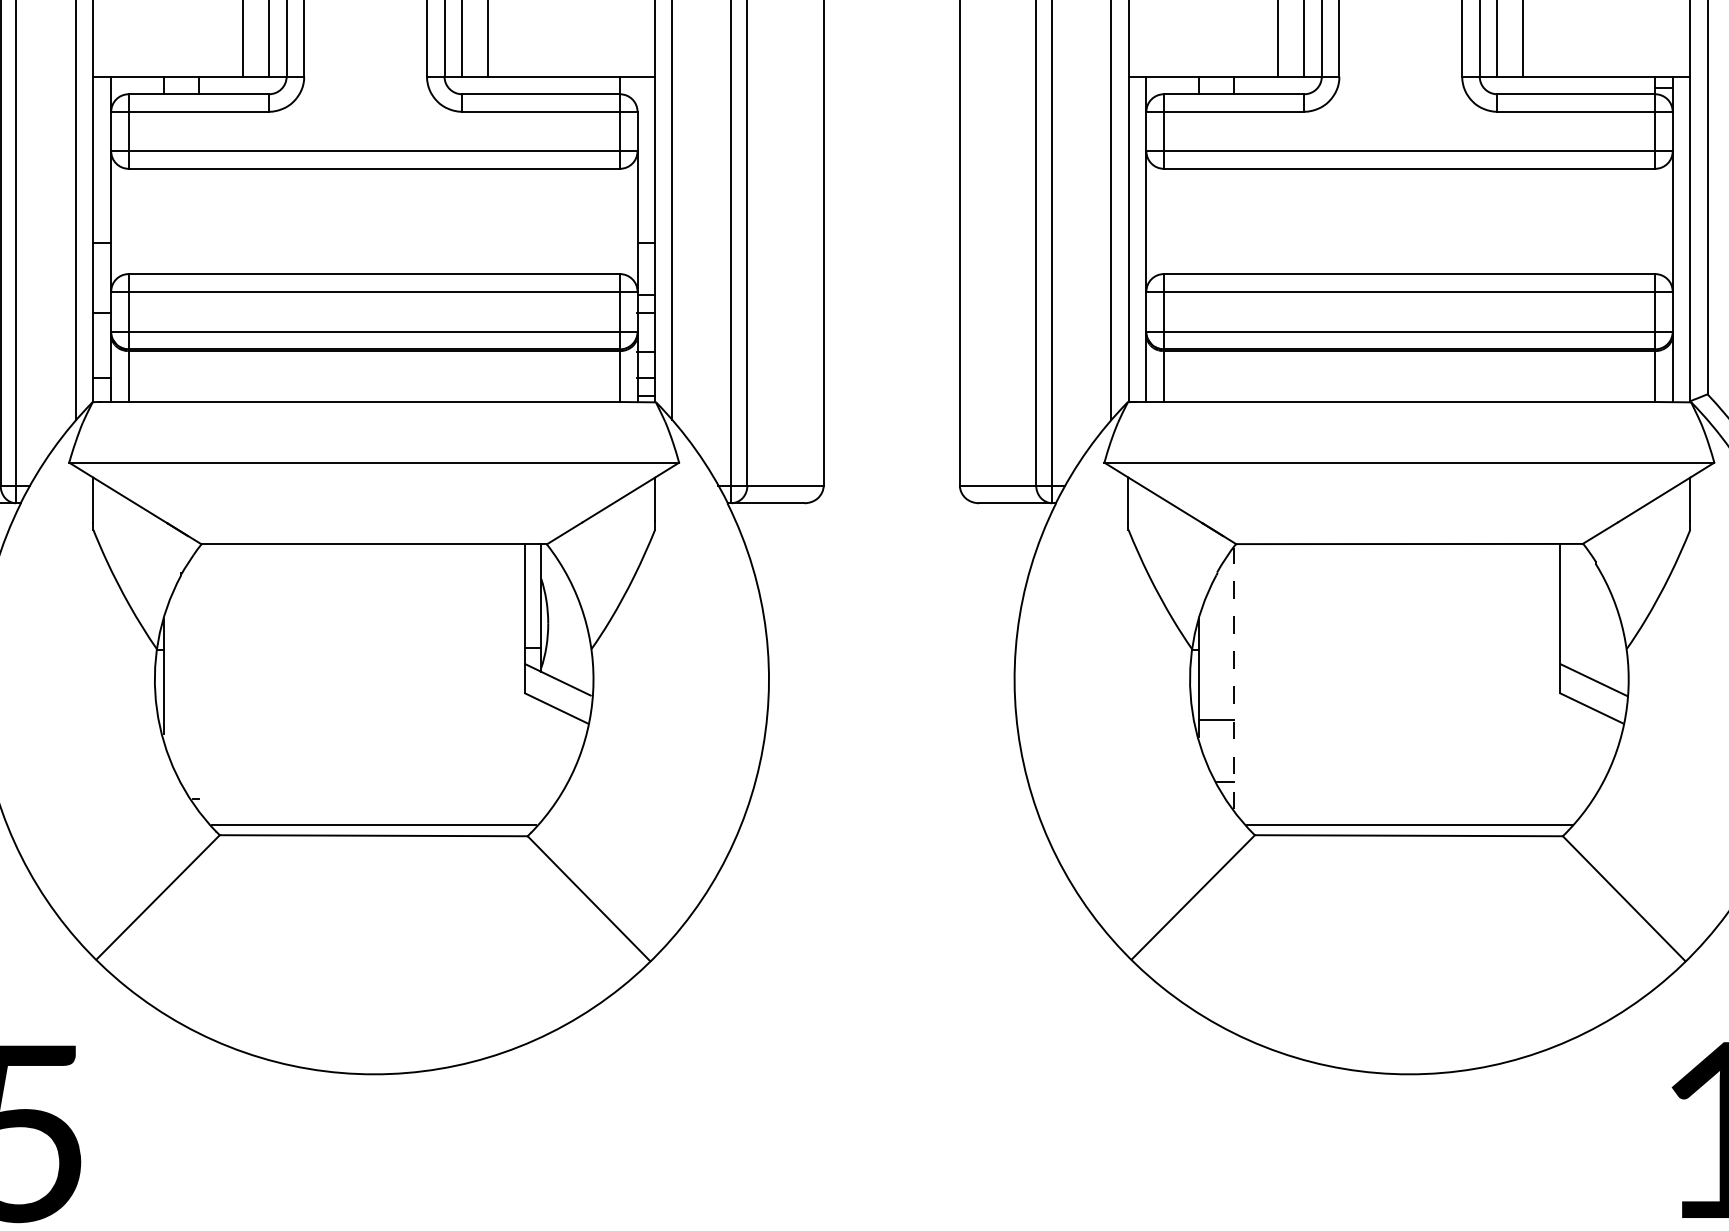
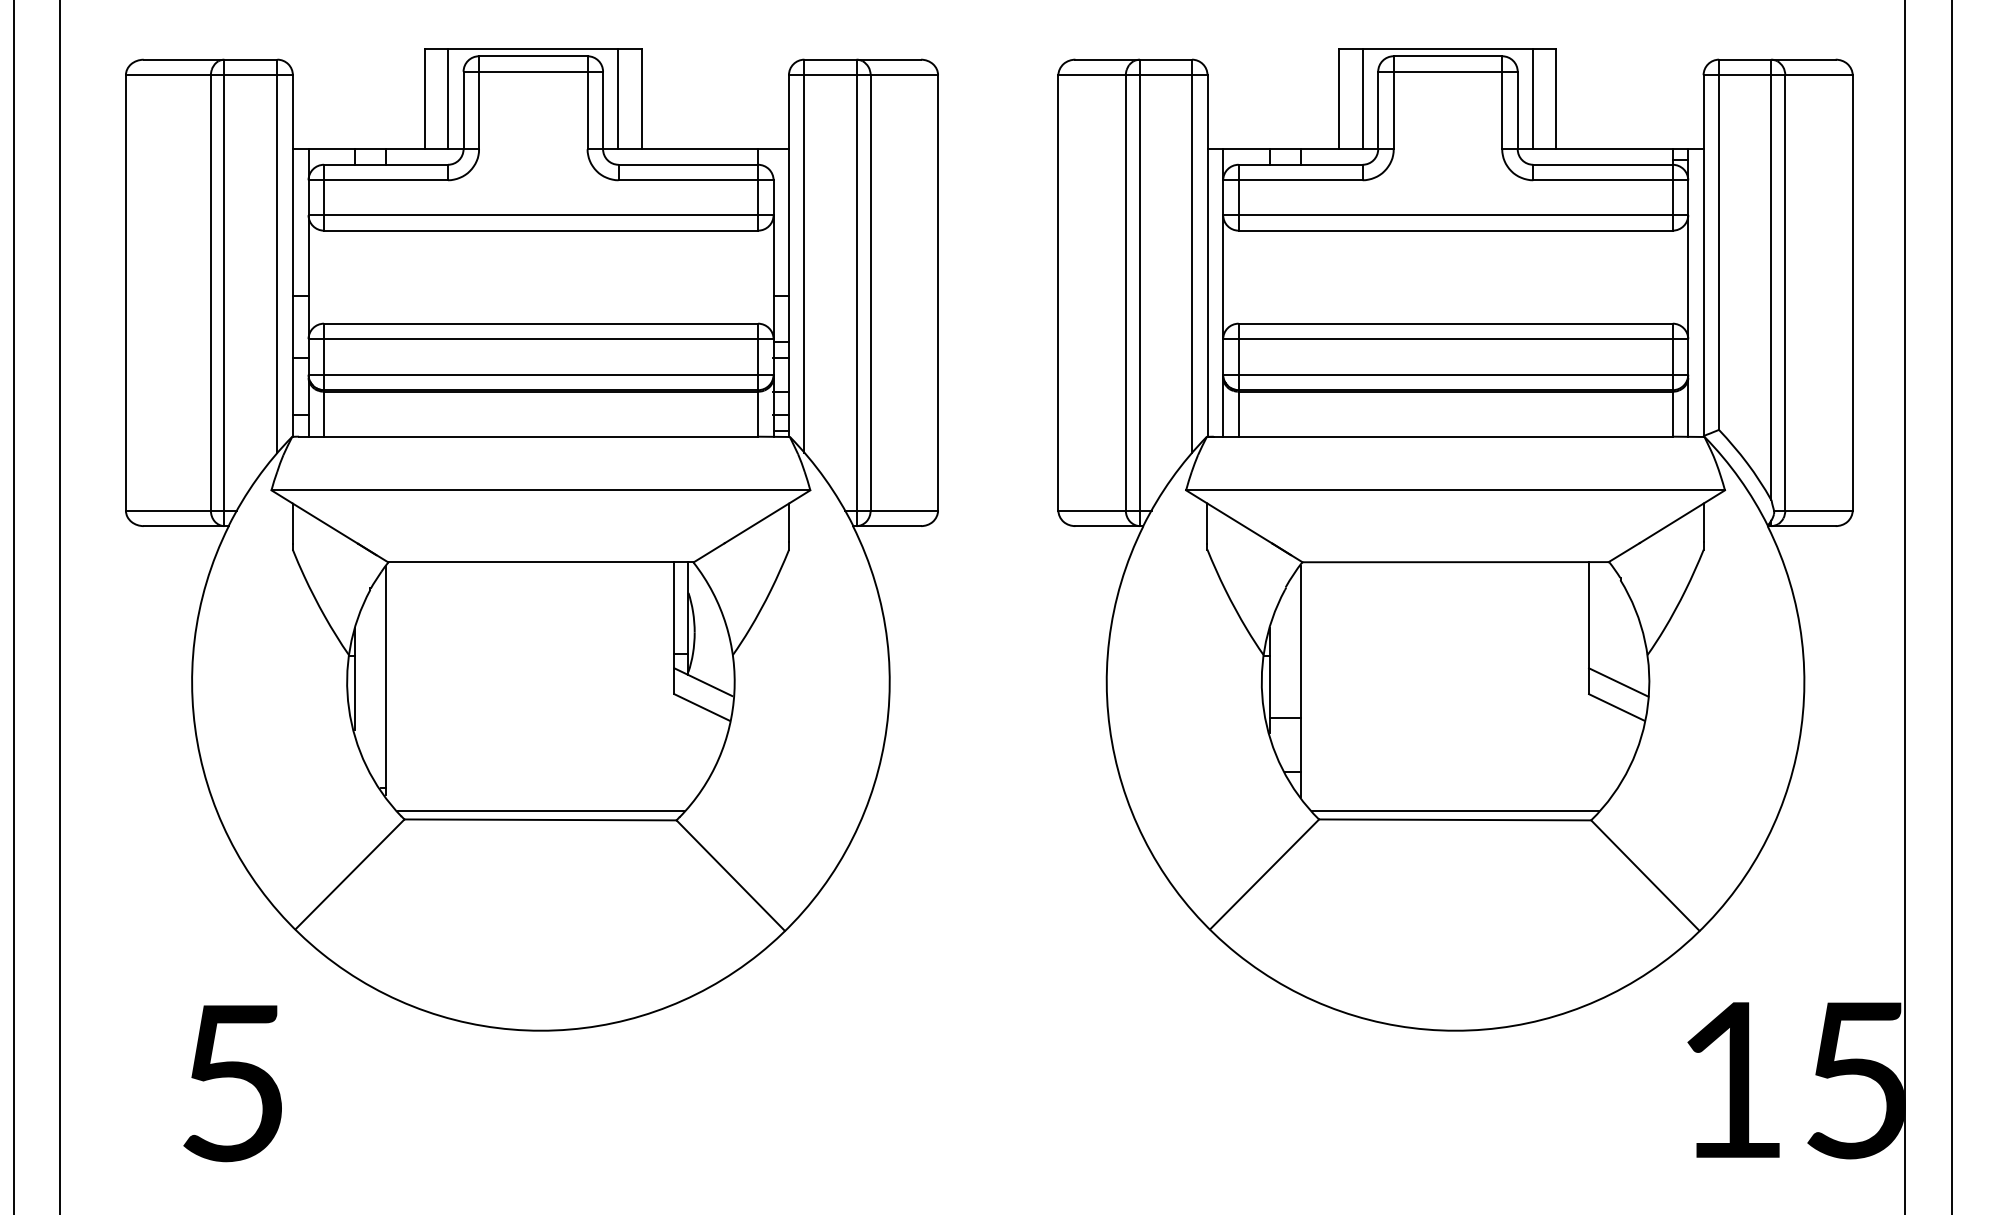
line: (199, 676) -> (386, 679), added
line: (1233, 677) -> (1300, 680), dashed -> solid

